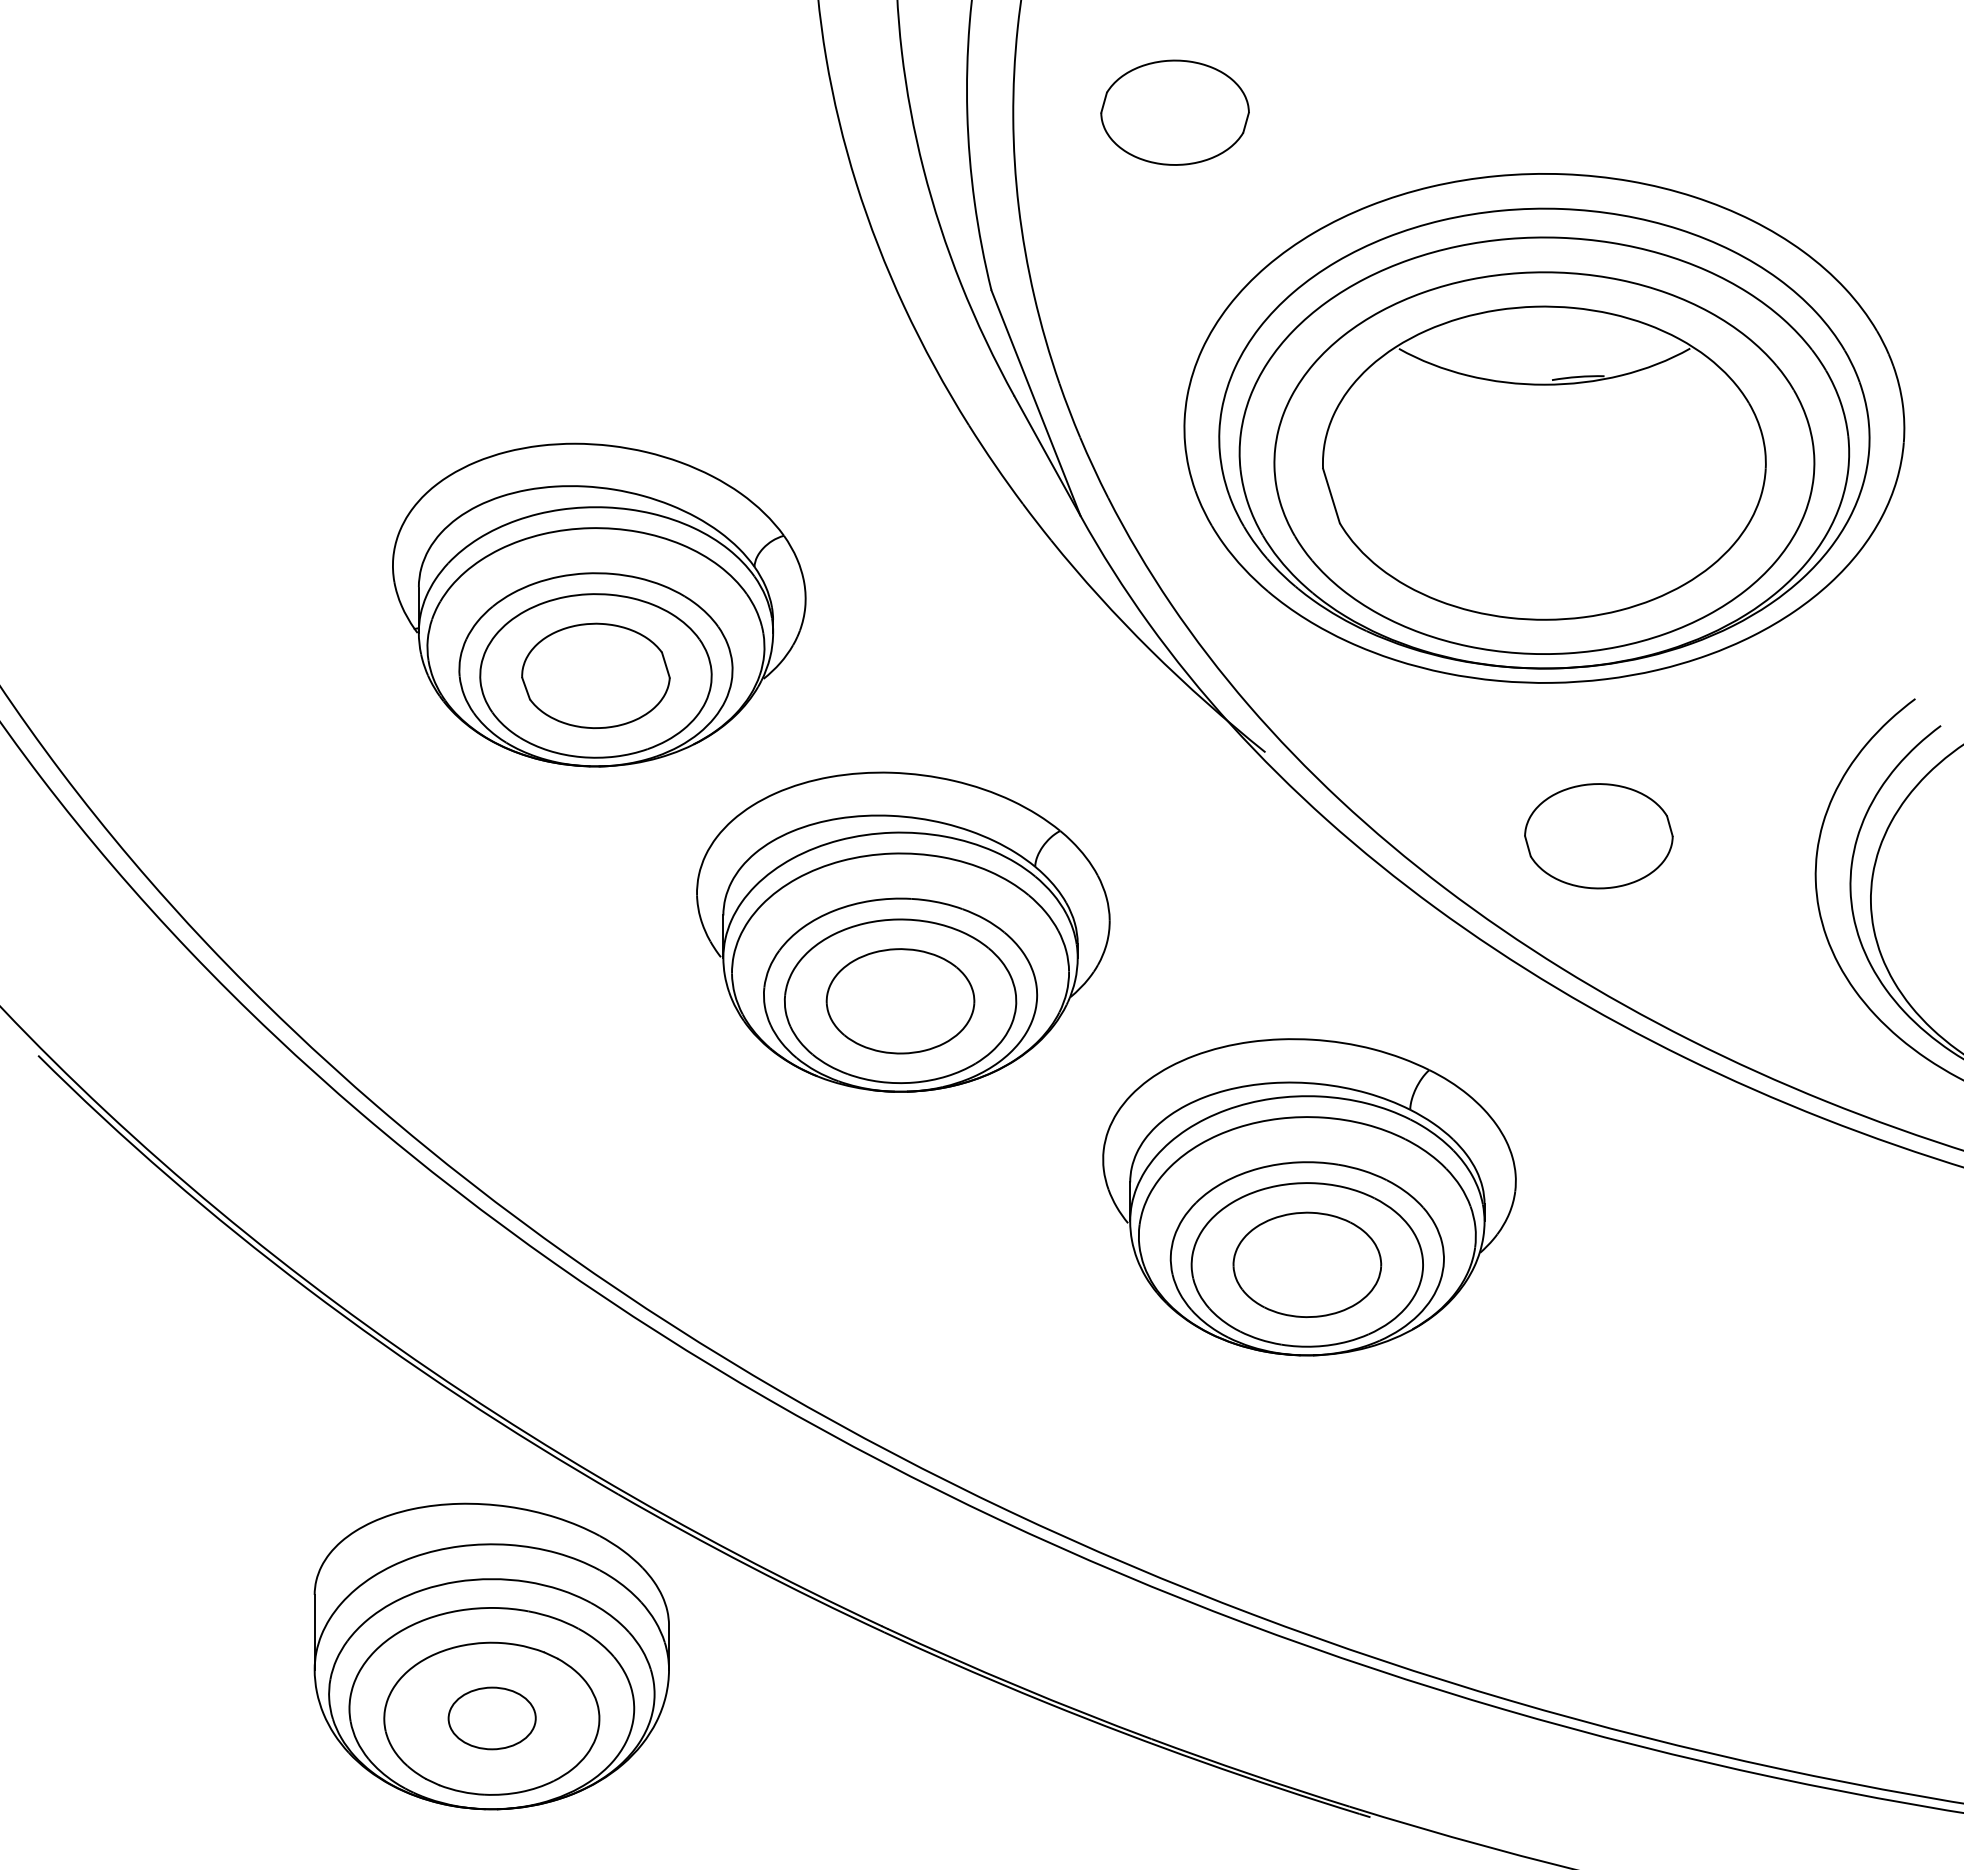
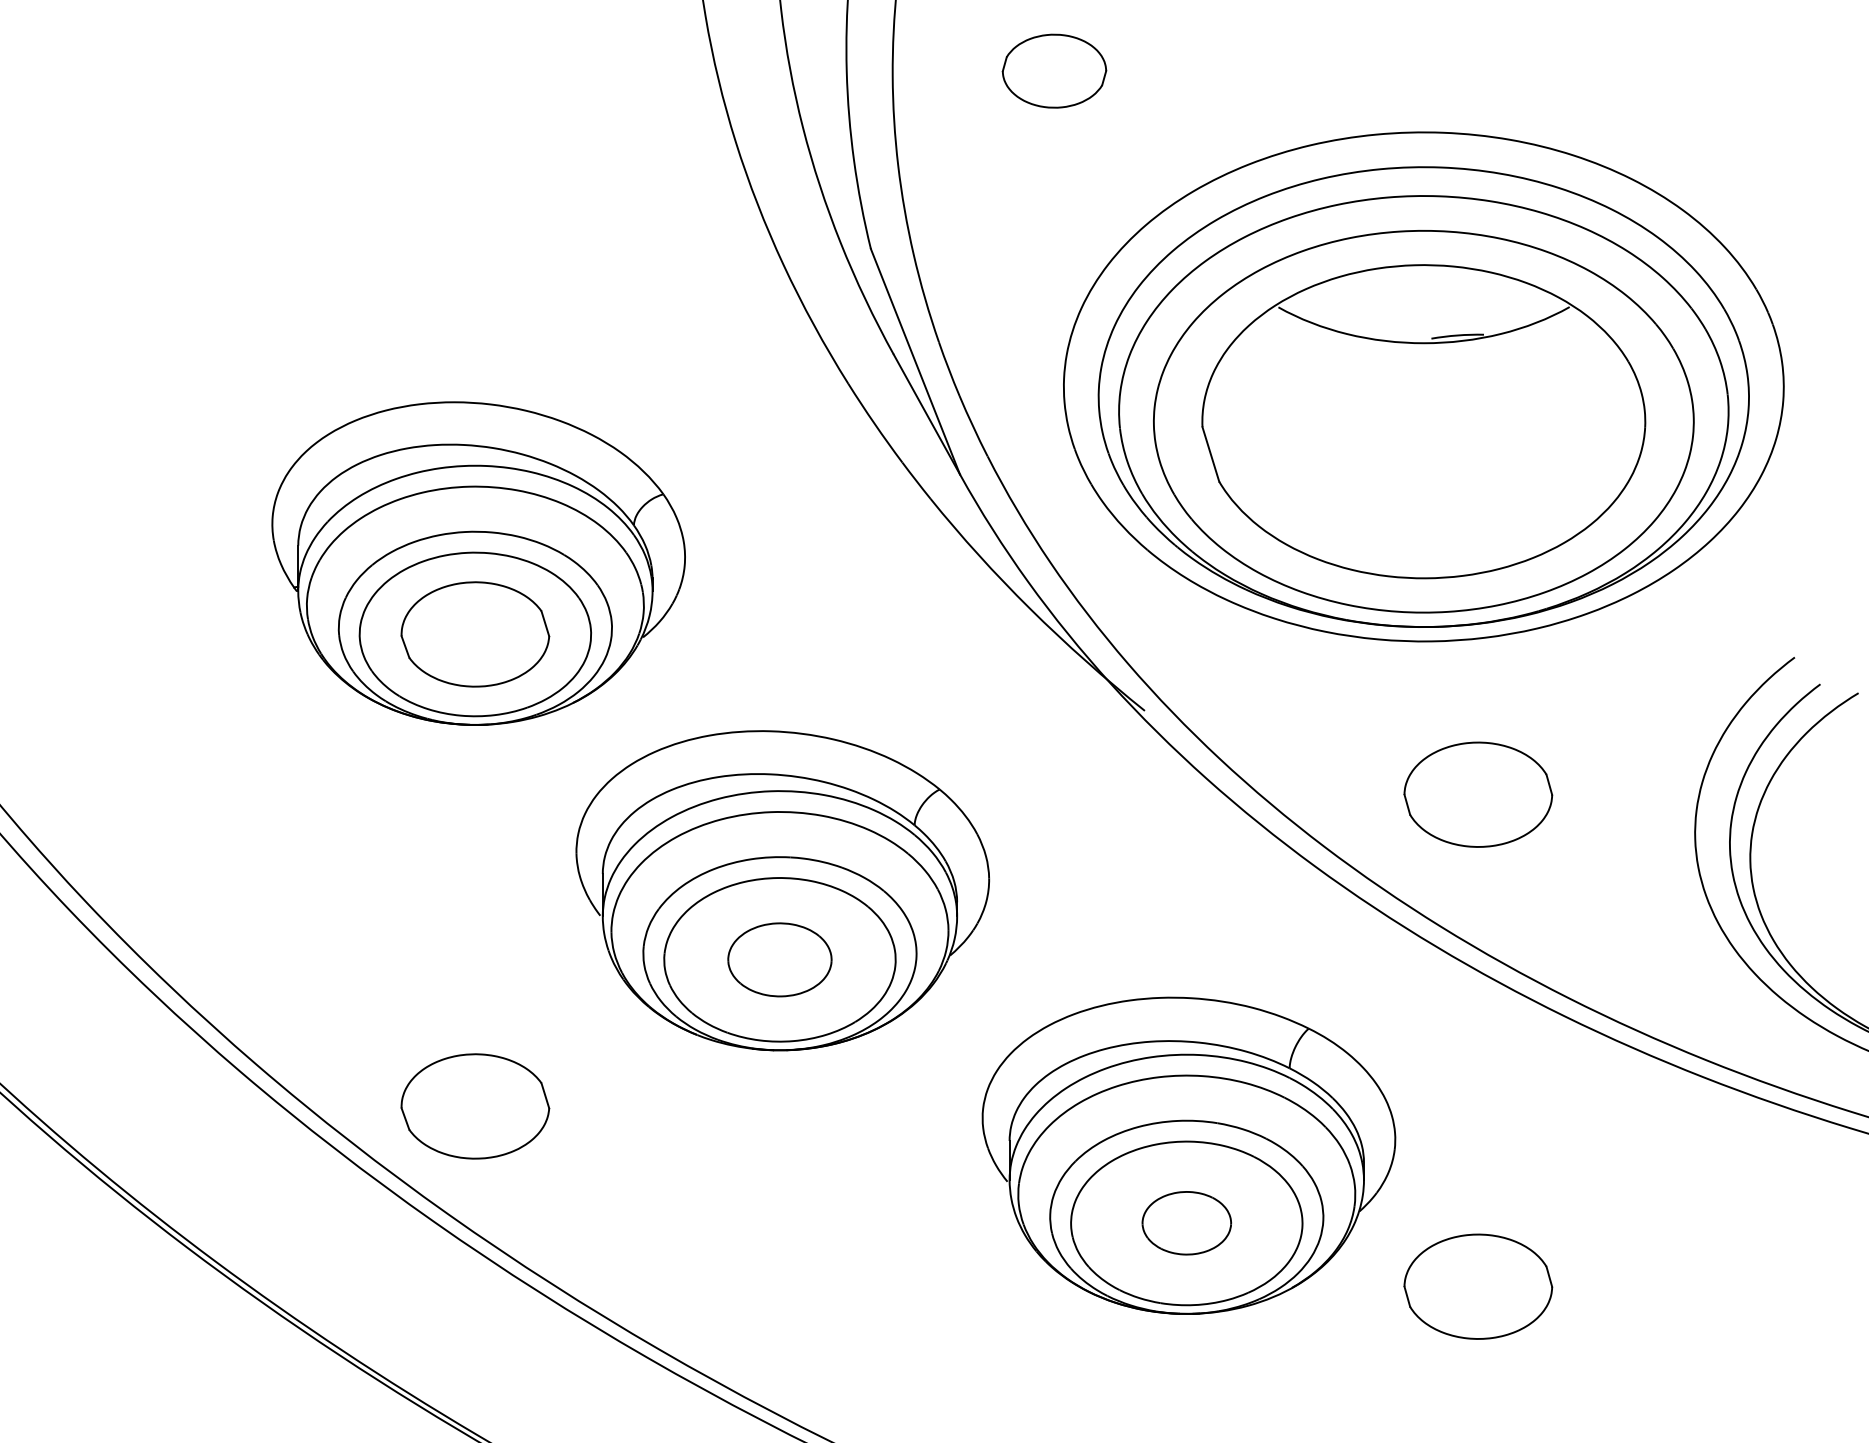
part: (1174, 112) -> (1053, 71), size x0.7
part: (900, 1001) -> (779, 960), size x0.7
part: (595, 1147) -> (474, 1106), added
part: (1307, 1264) -> (1186, 1223), size x0.6
part: (1598, 1328) -> (1477, 1287), added

